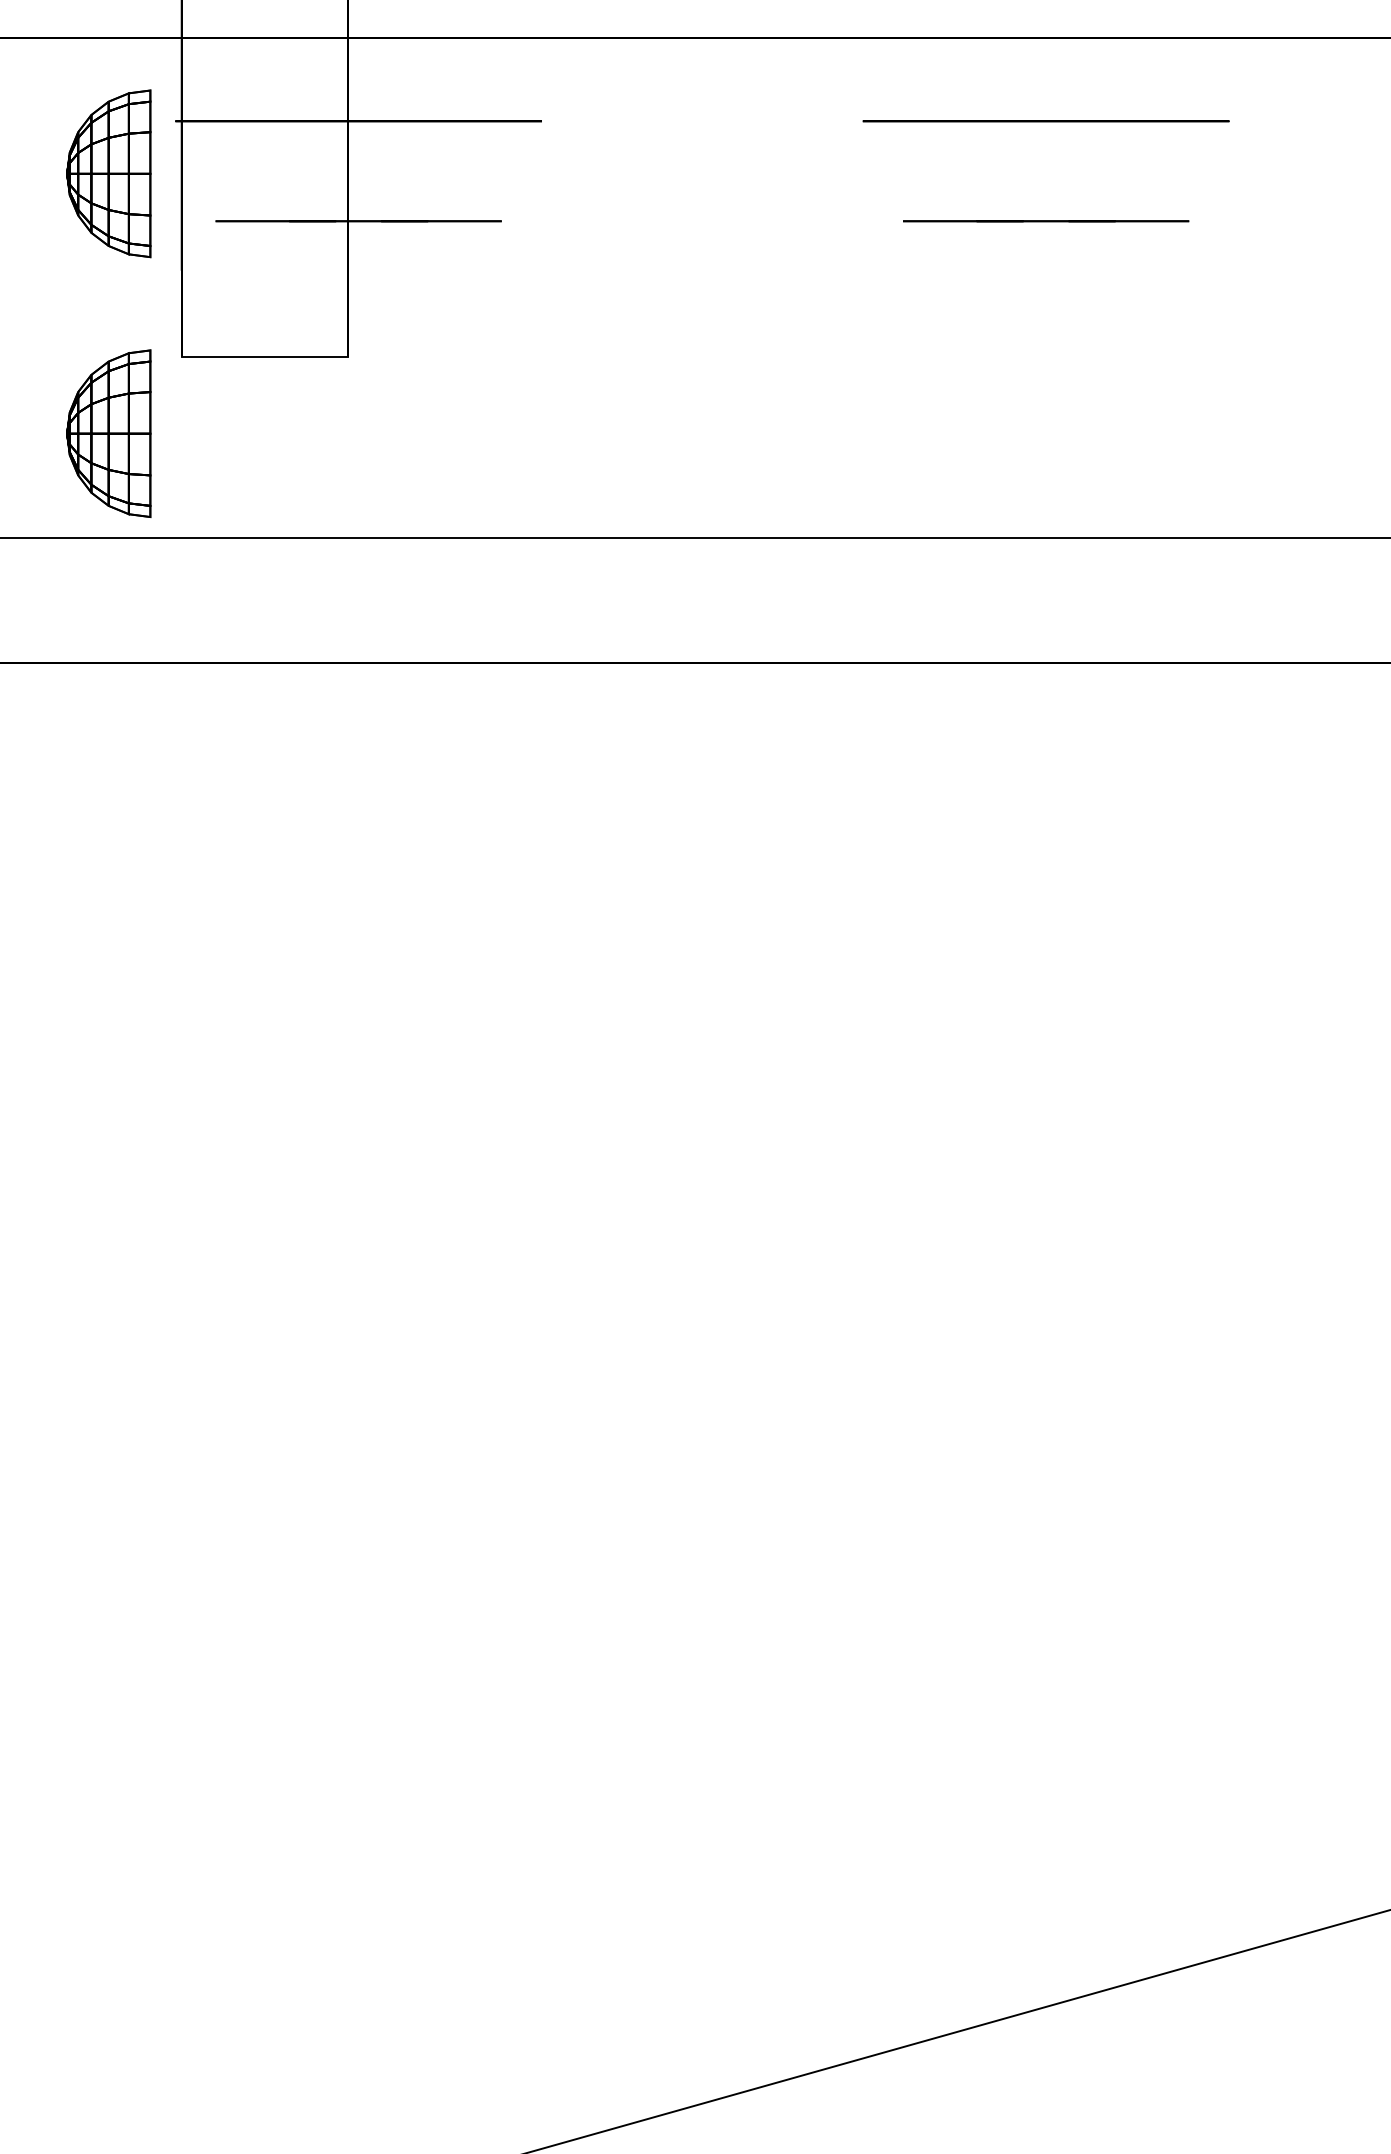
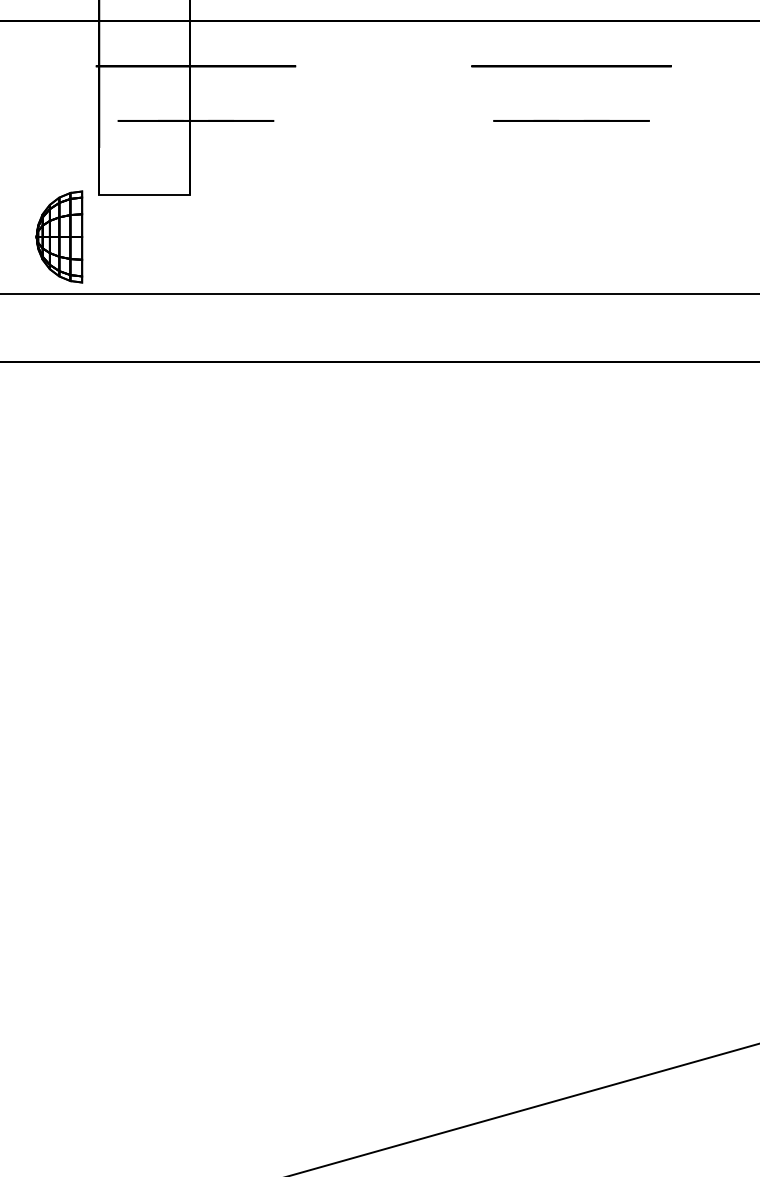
part: (108, 172) -> (59, 94), removed

